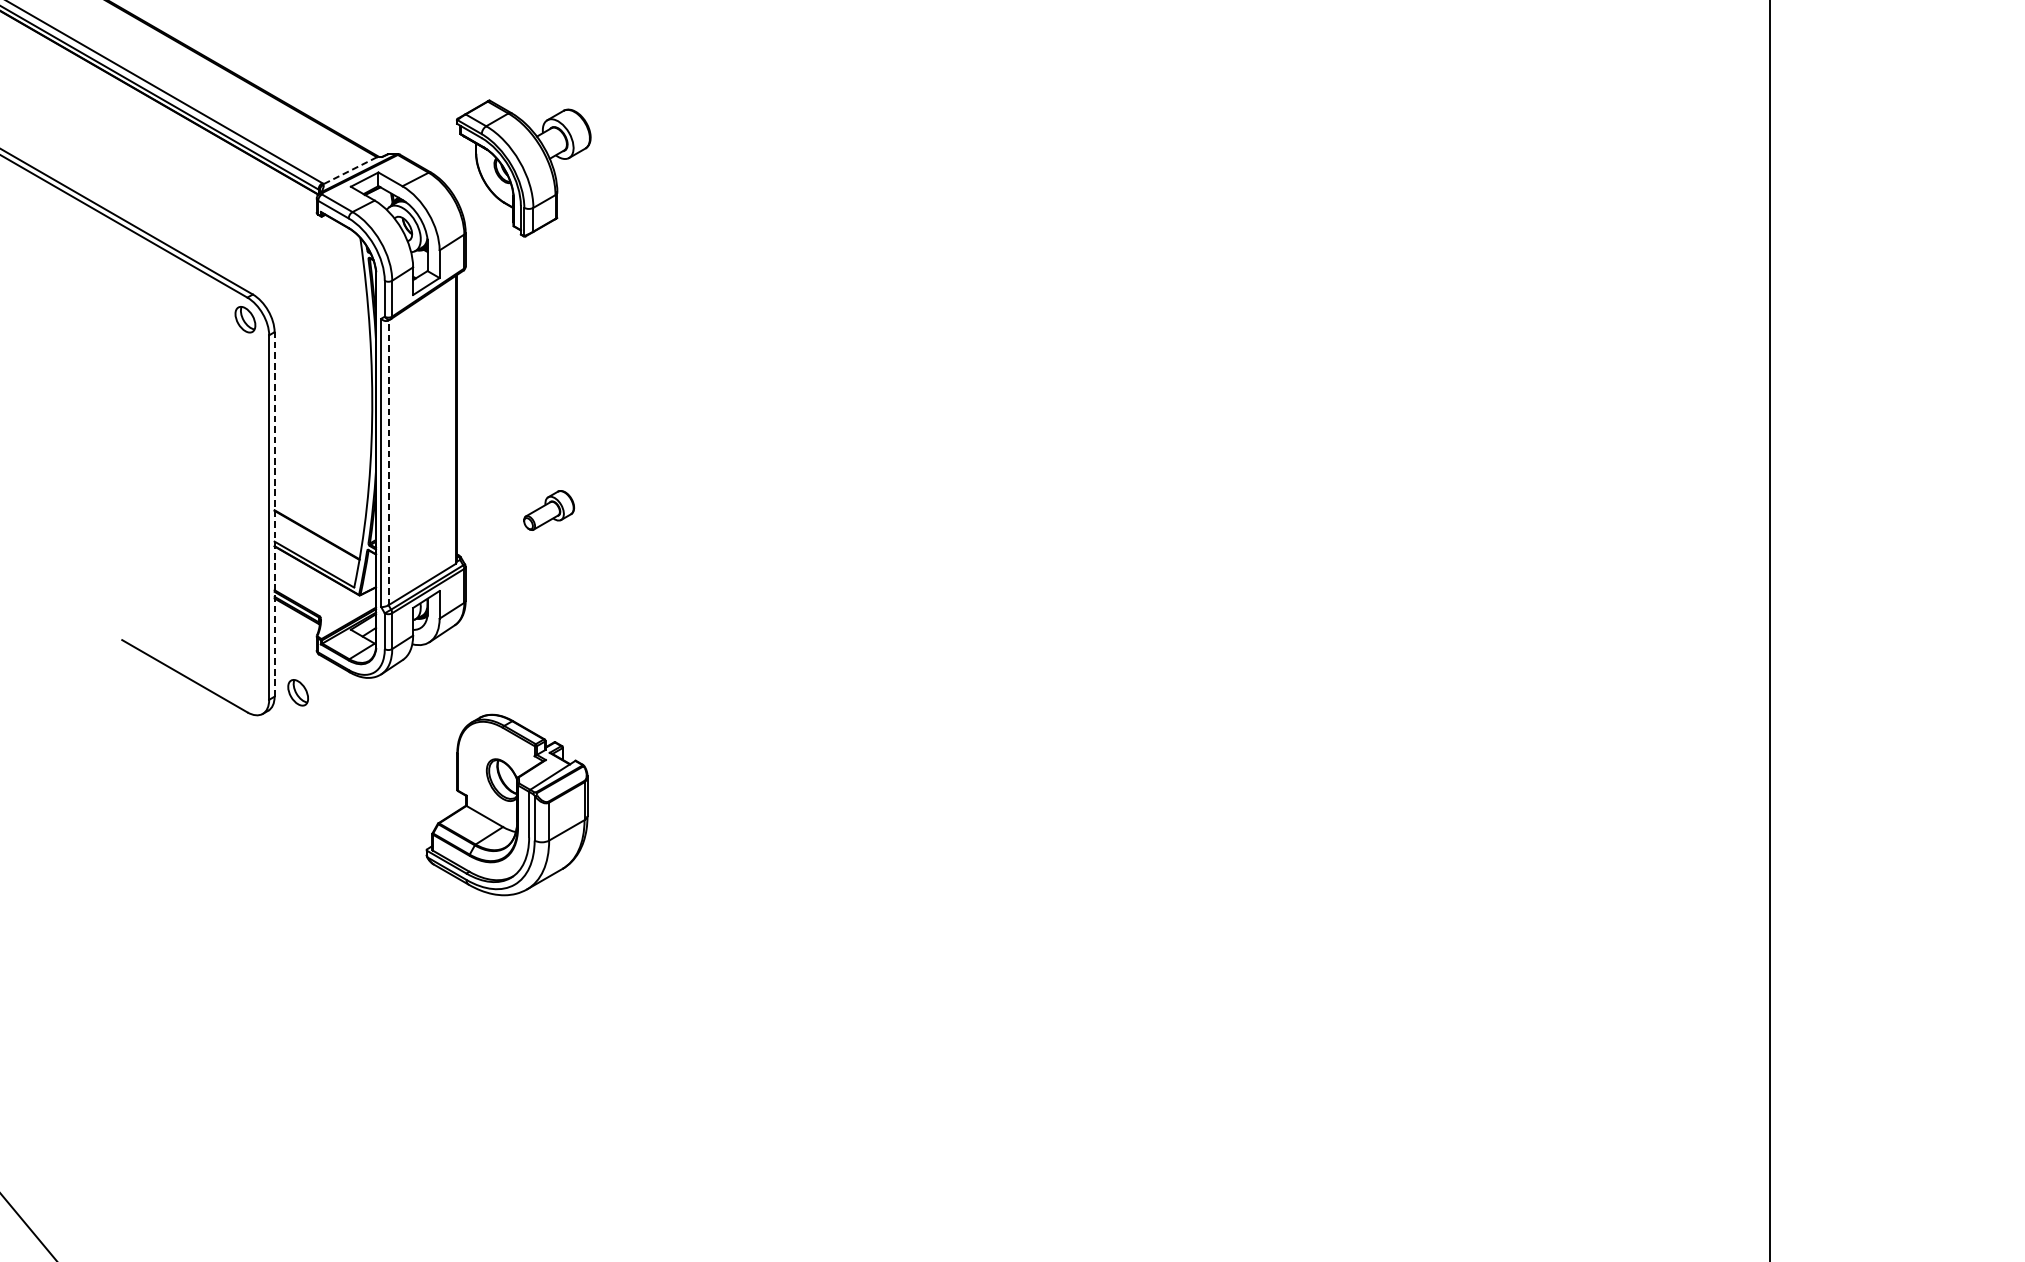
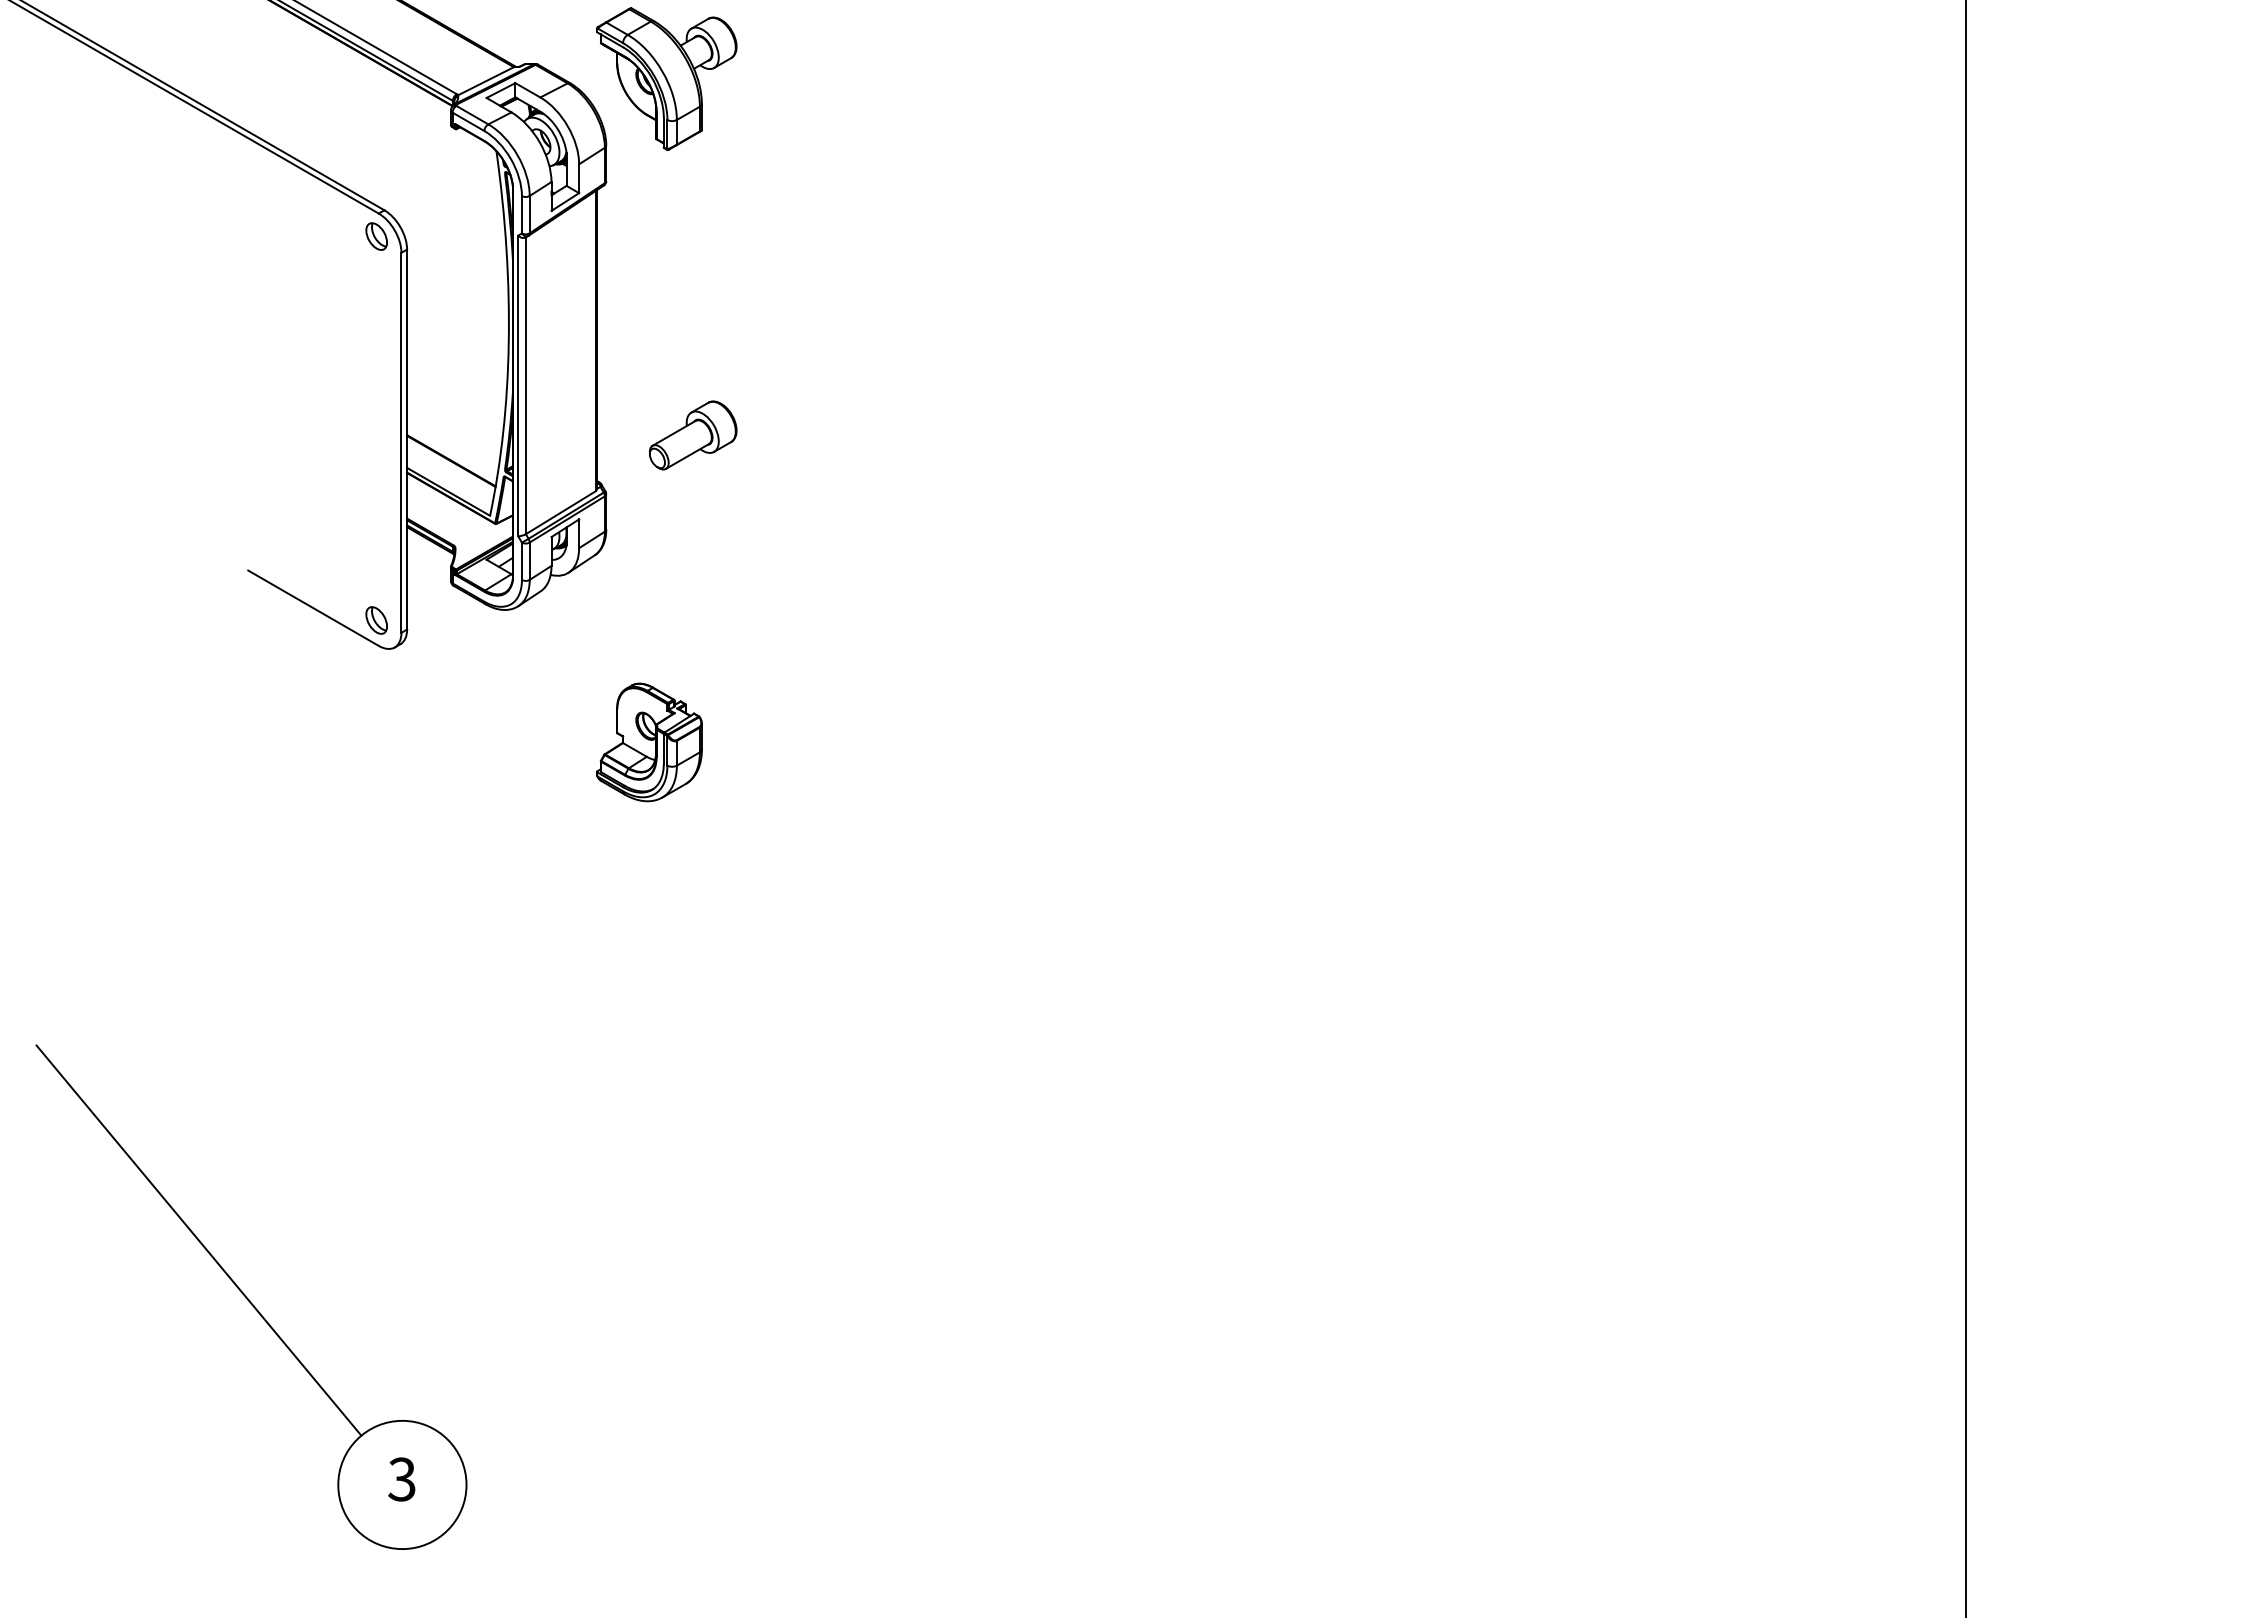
line: (349, 170) -> (485, 81), dashed -> solid
line: (388, 462) -> (525, 385), dashed -> solid
part: (549, 510) -> (693, 435), size x1.67
line: (274, 514) -> (407, 439), dashed -> solid
part: (298, 692) -> (376, 620), moved
part: (507, 805) -> (649, 742), size x0.62

